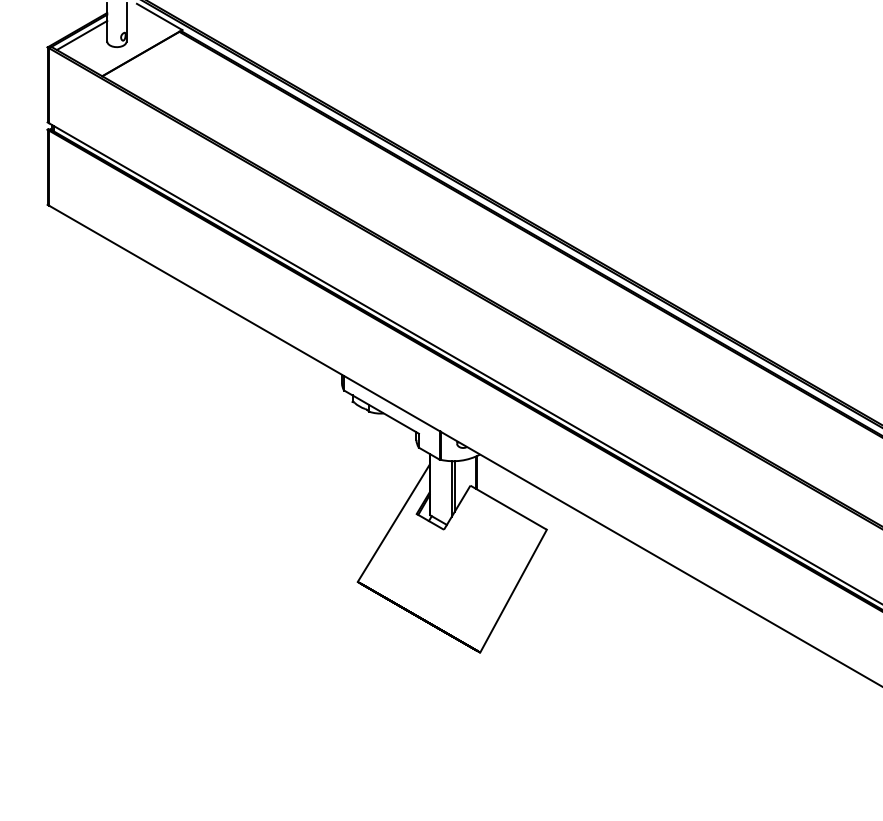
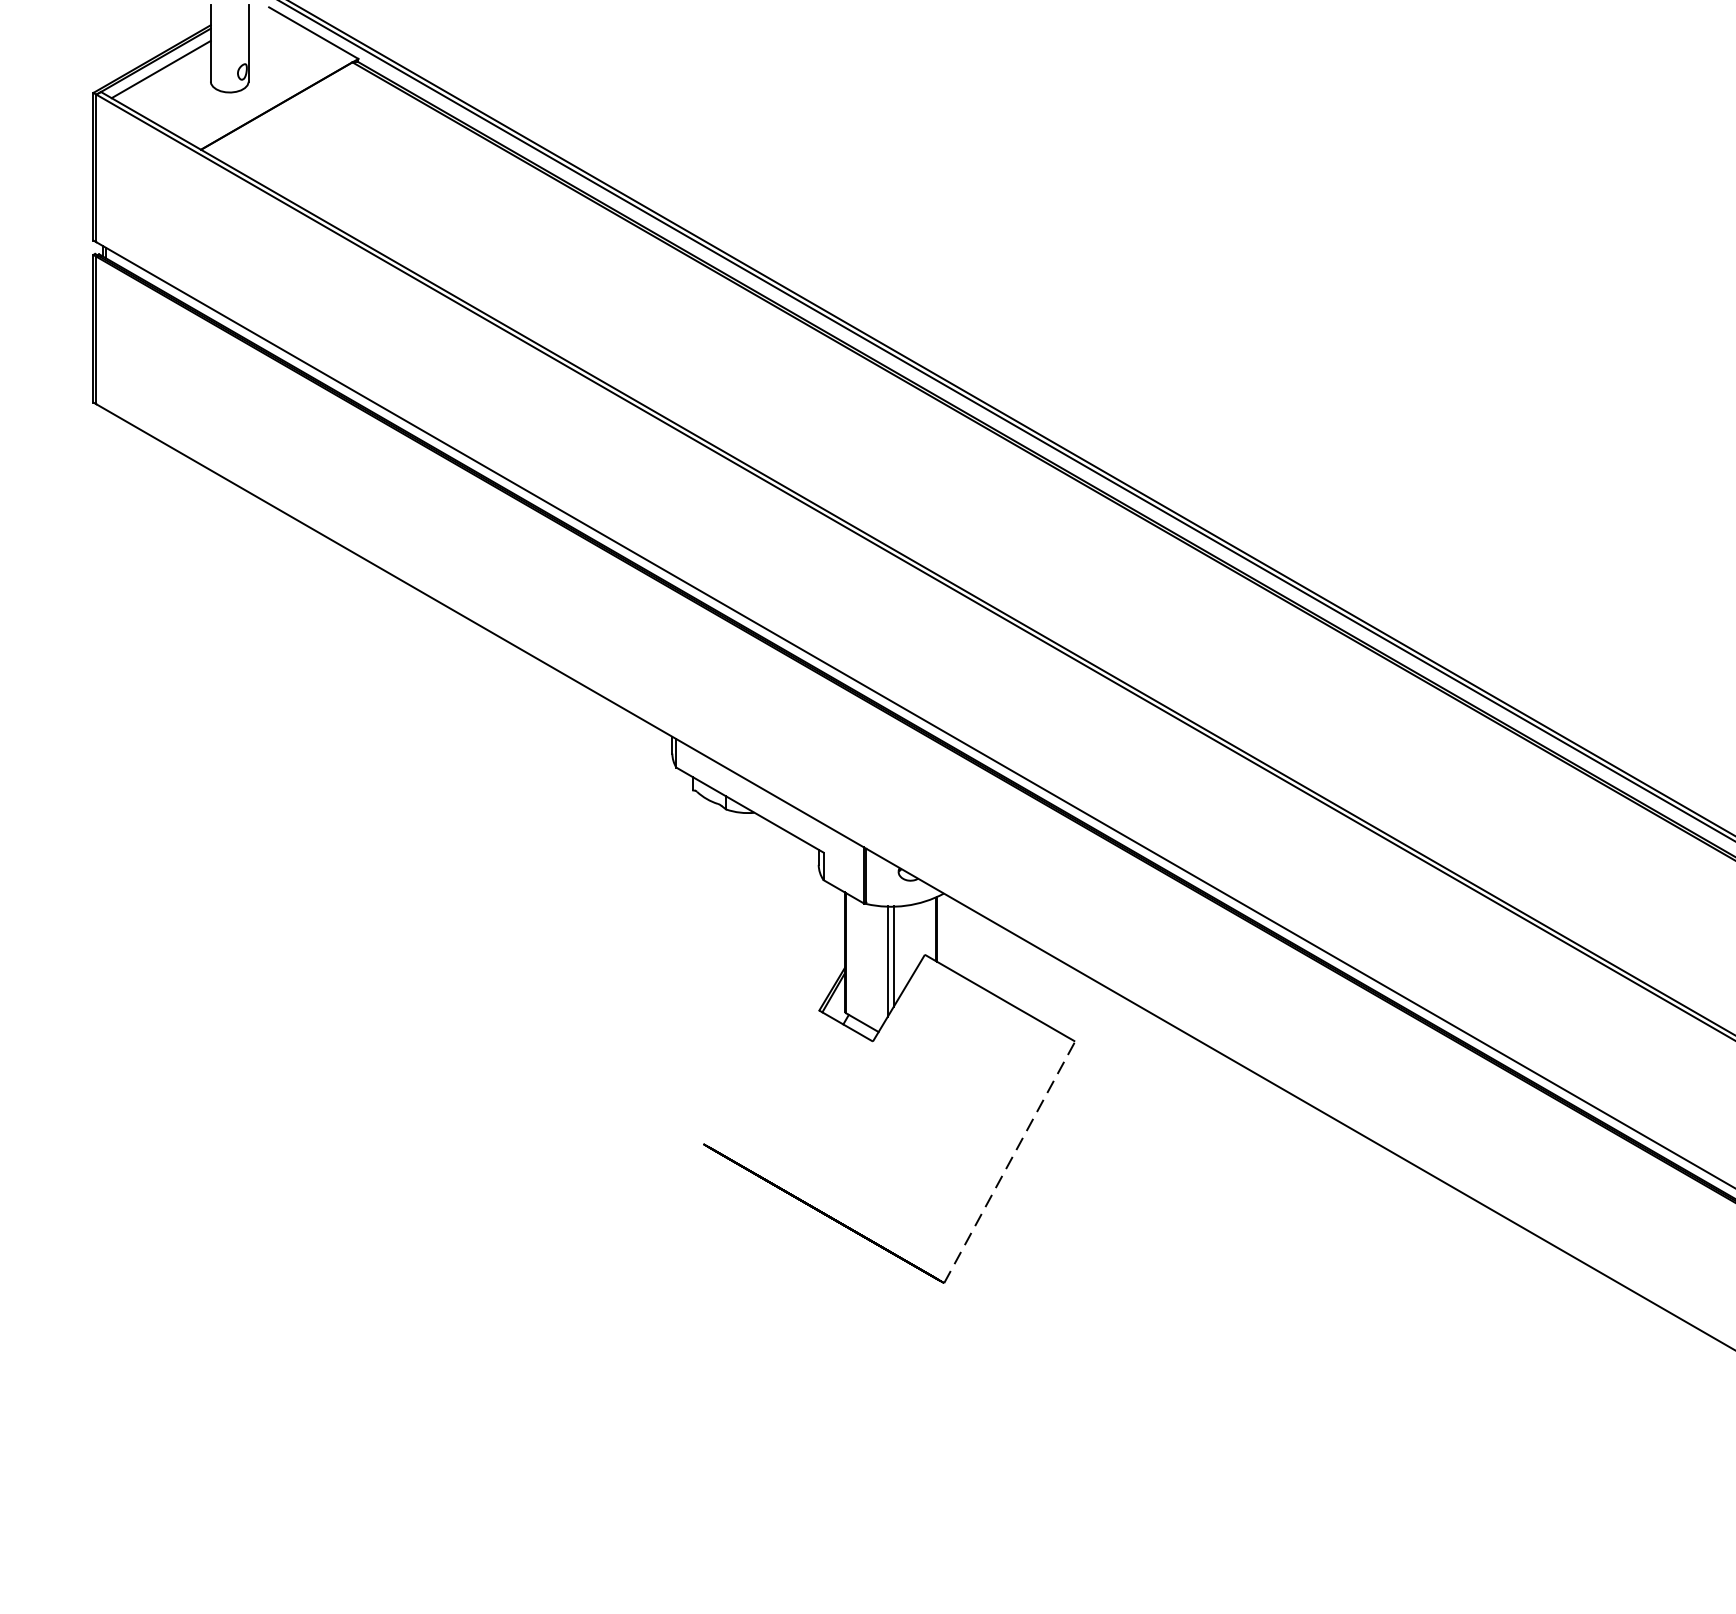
line: (393, 522) -> (773, 1027), removed
line: (513, 591) -> (1009, 1162), solid -> dashed

